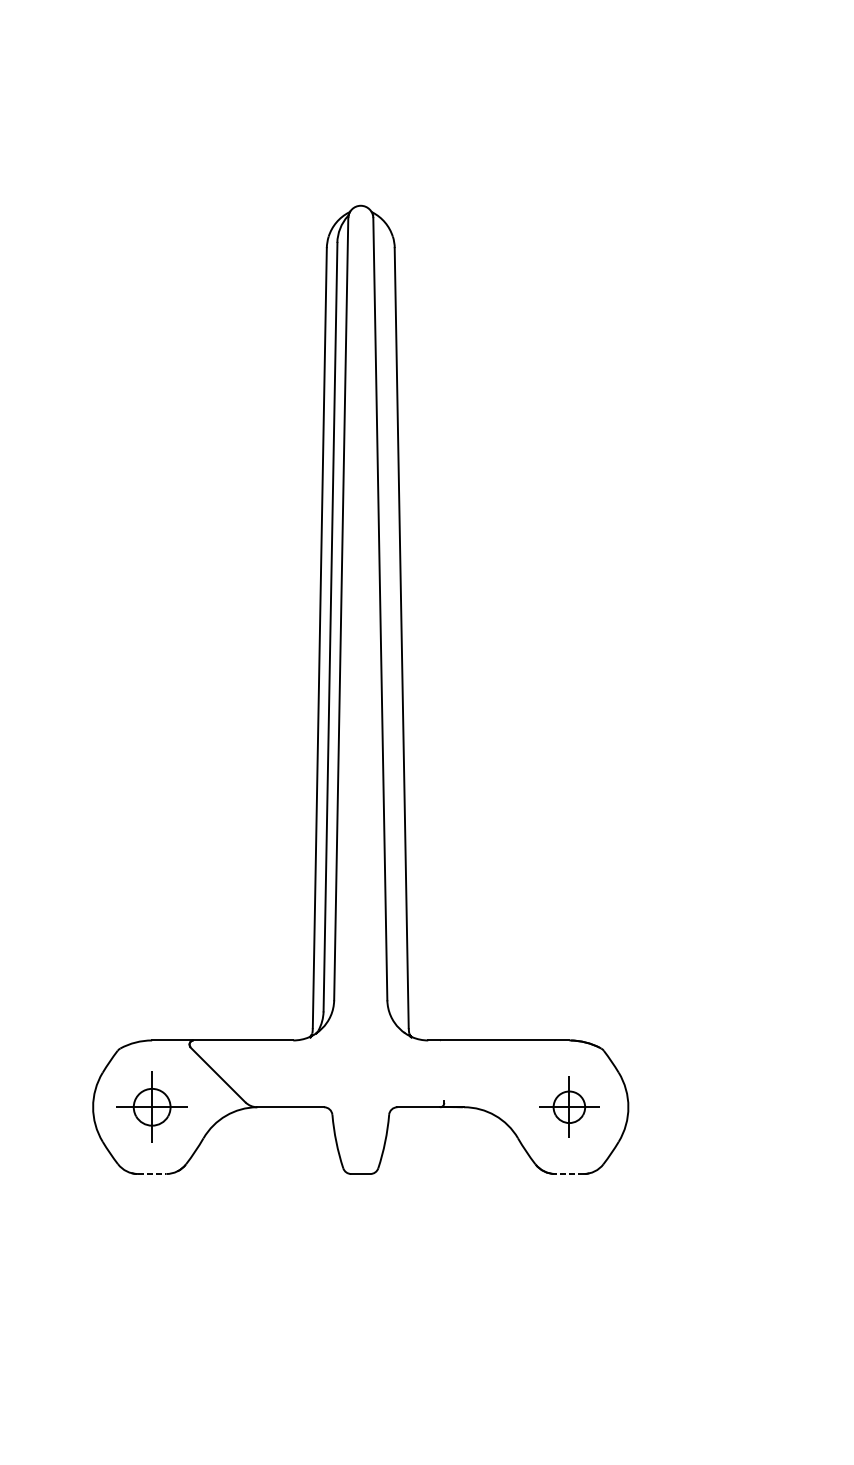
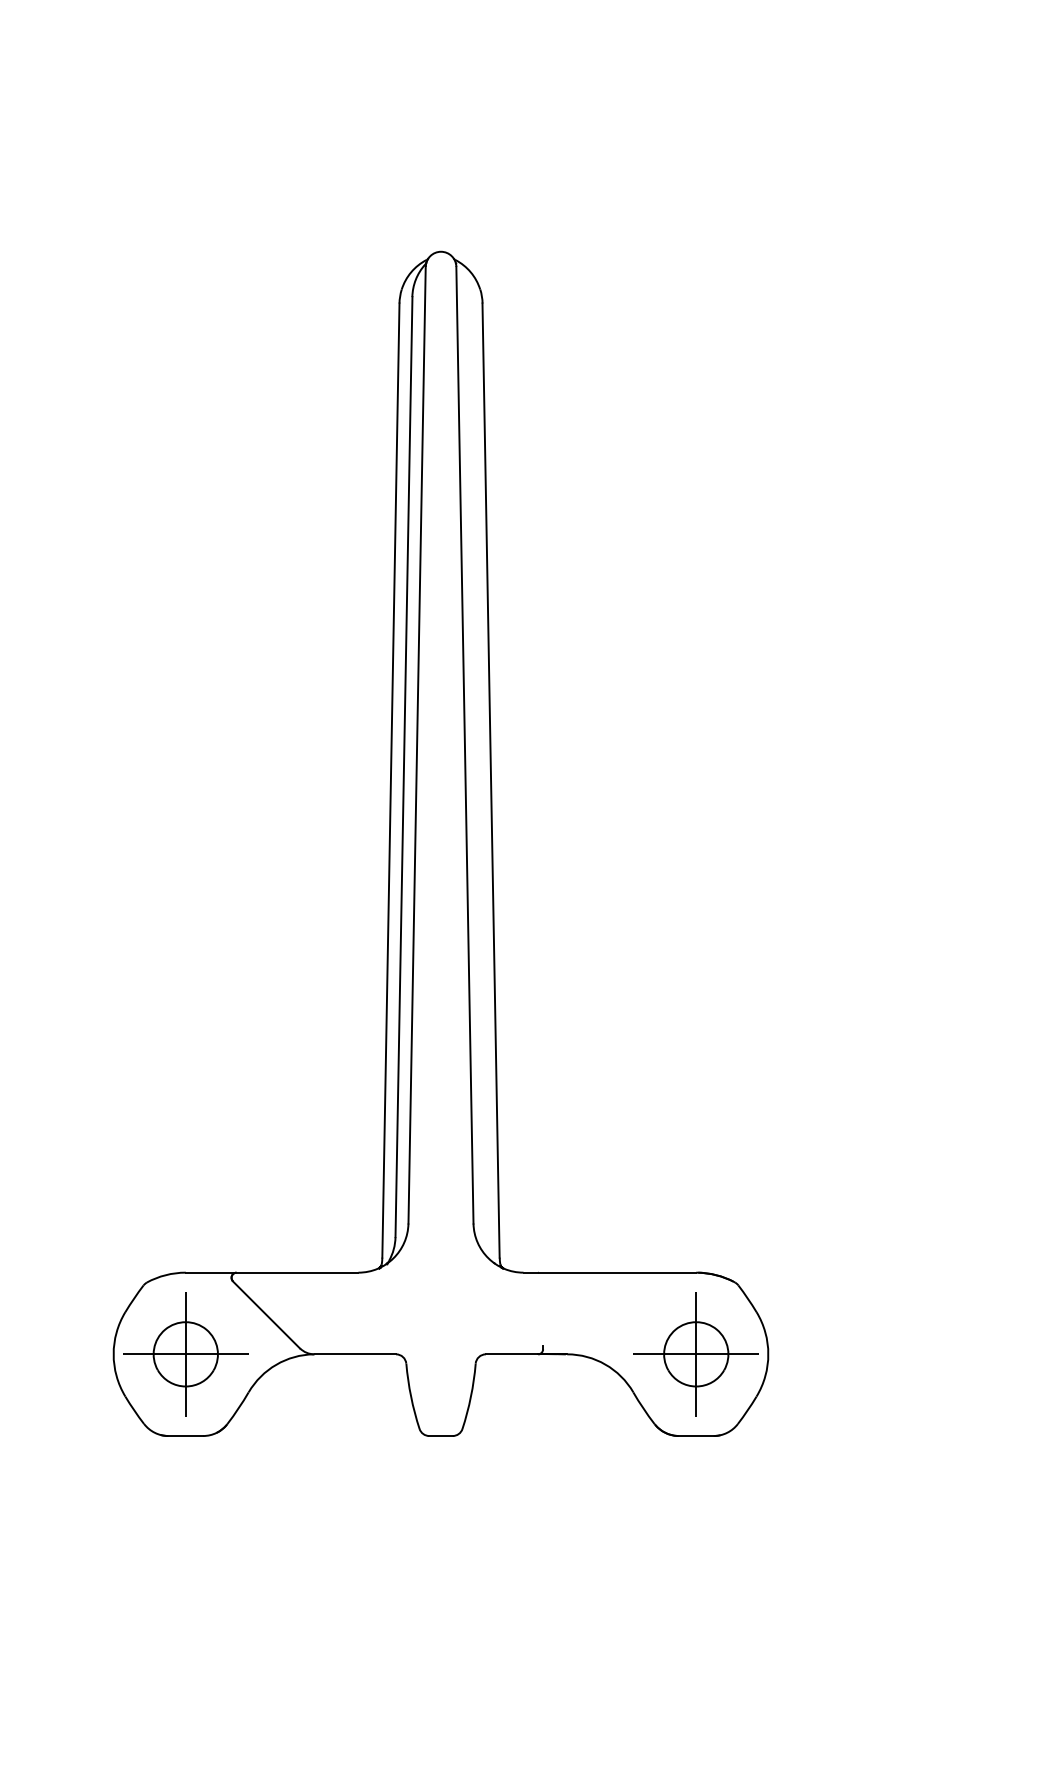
part: (151, 1107) -> (185, 1354), size x1.43
part: (568, 1107) -> (695, 1354), size x1.67
line: (152, 1174) -> (186, 1436), dashed -> solid
line: (568, 1174) -> (695, 1436), dashed -> solid

